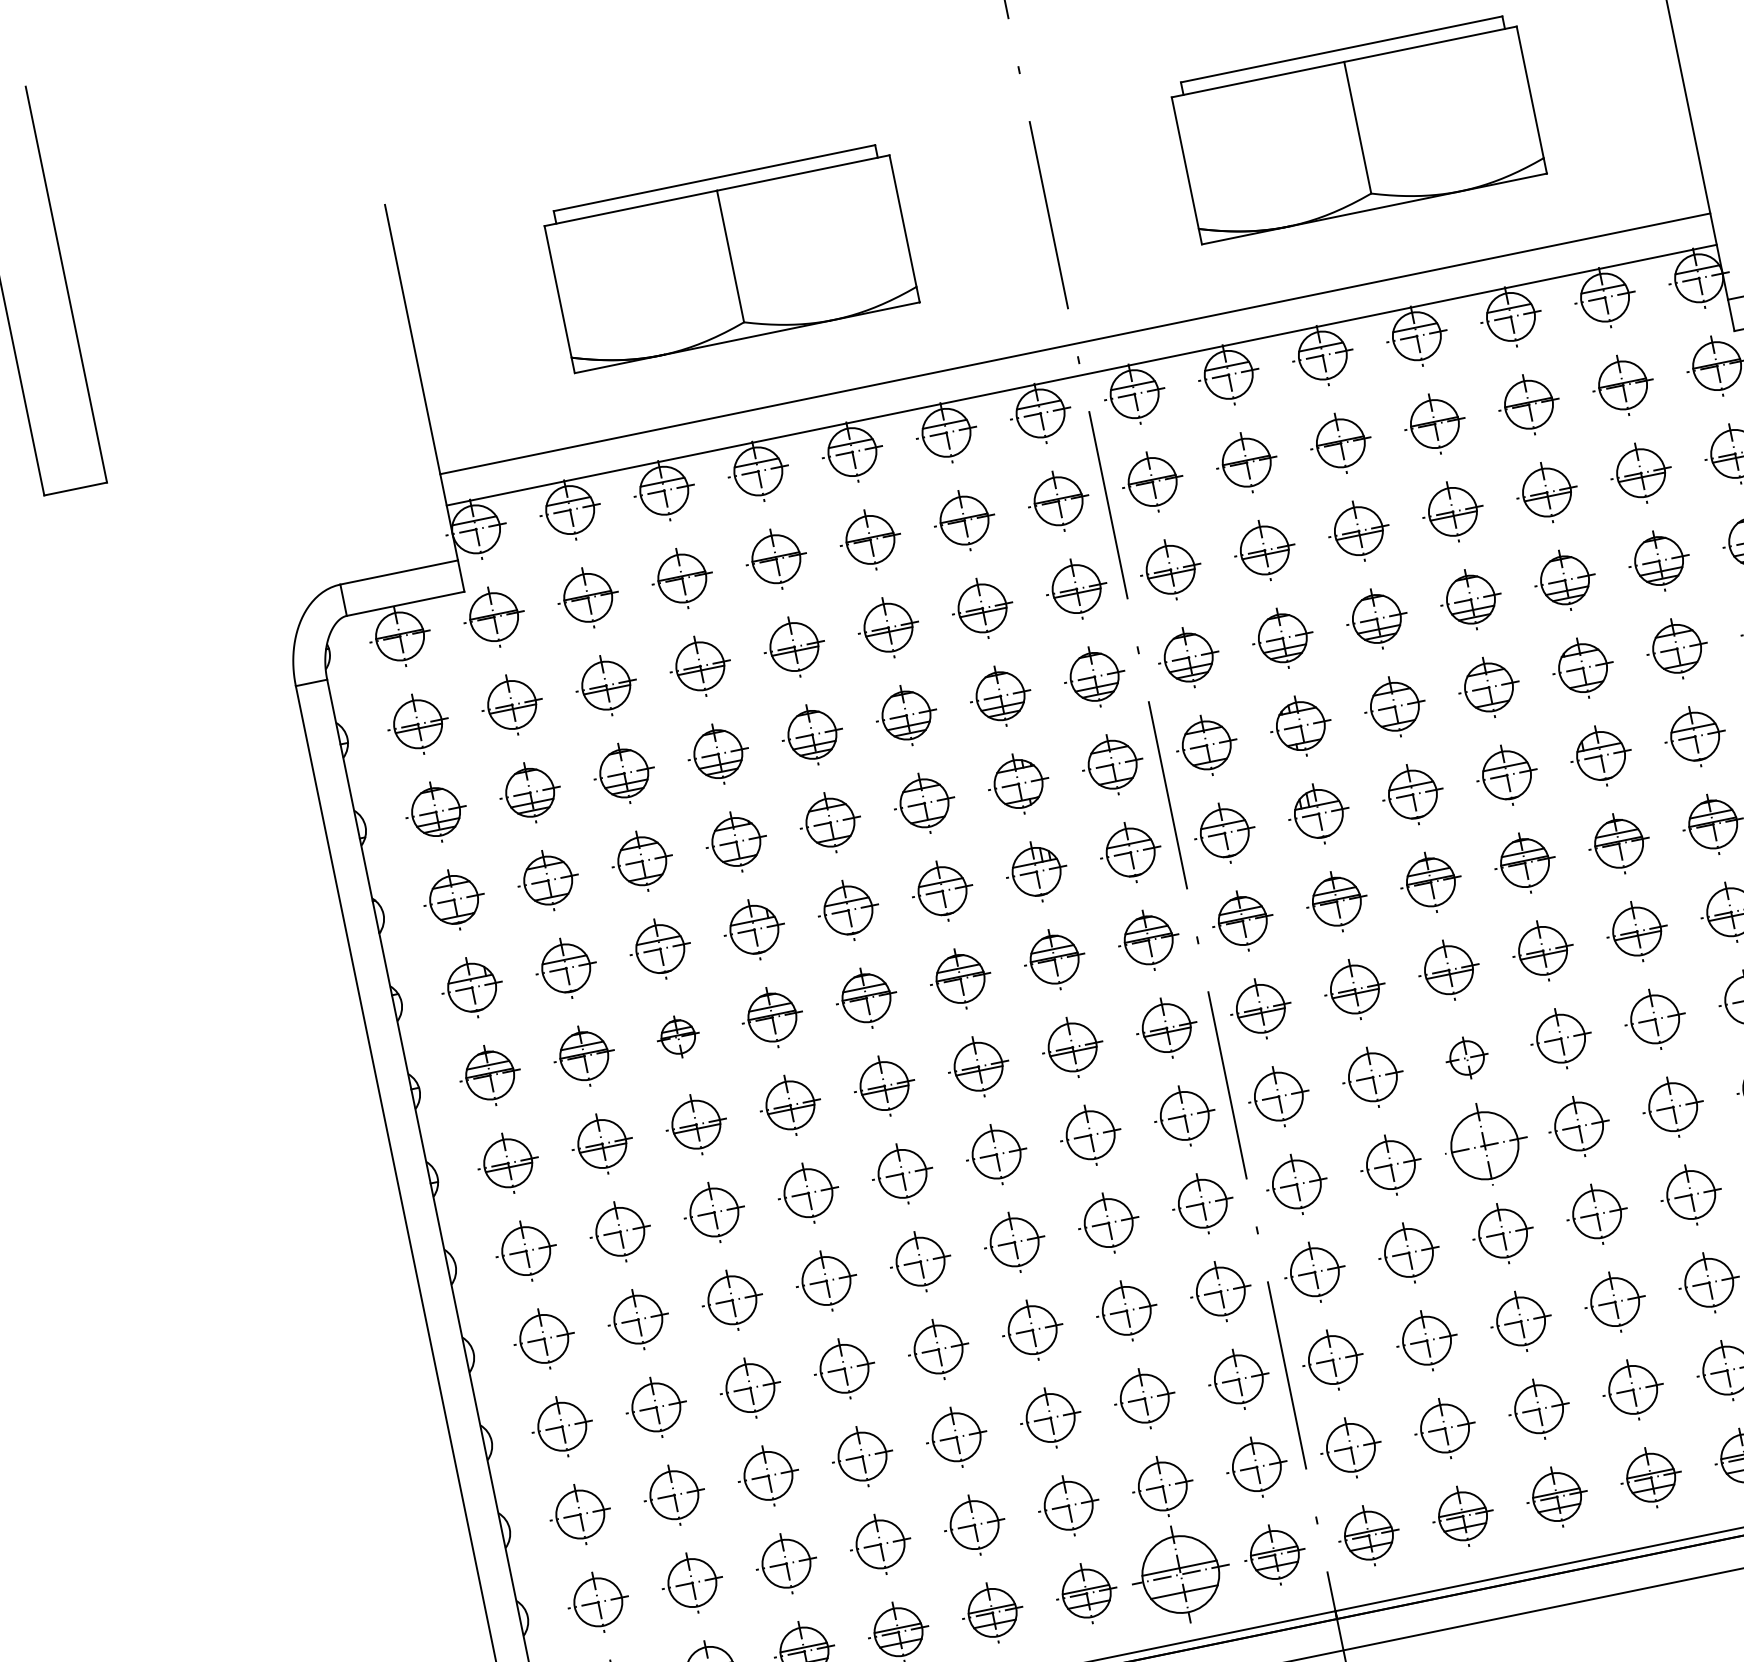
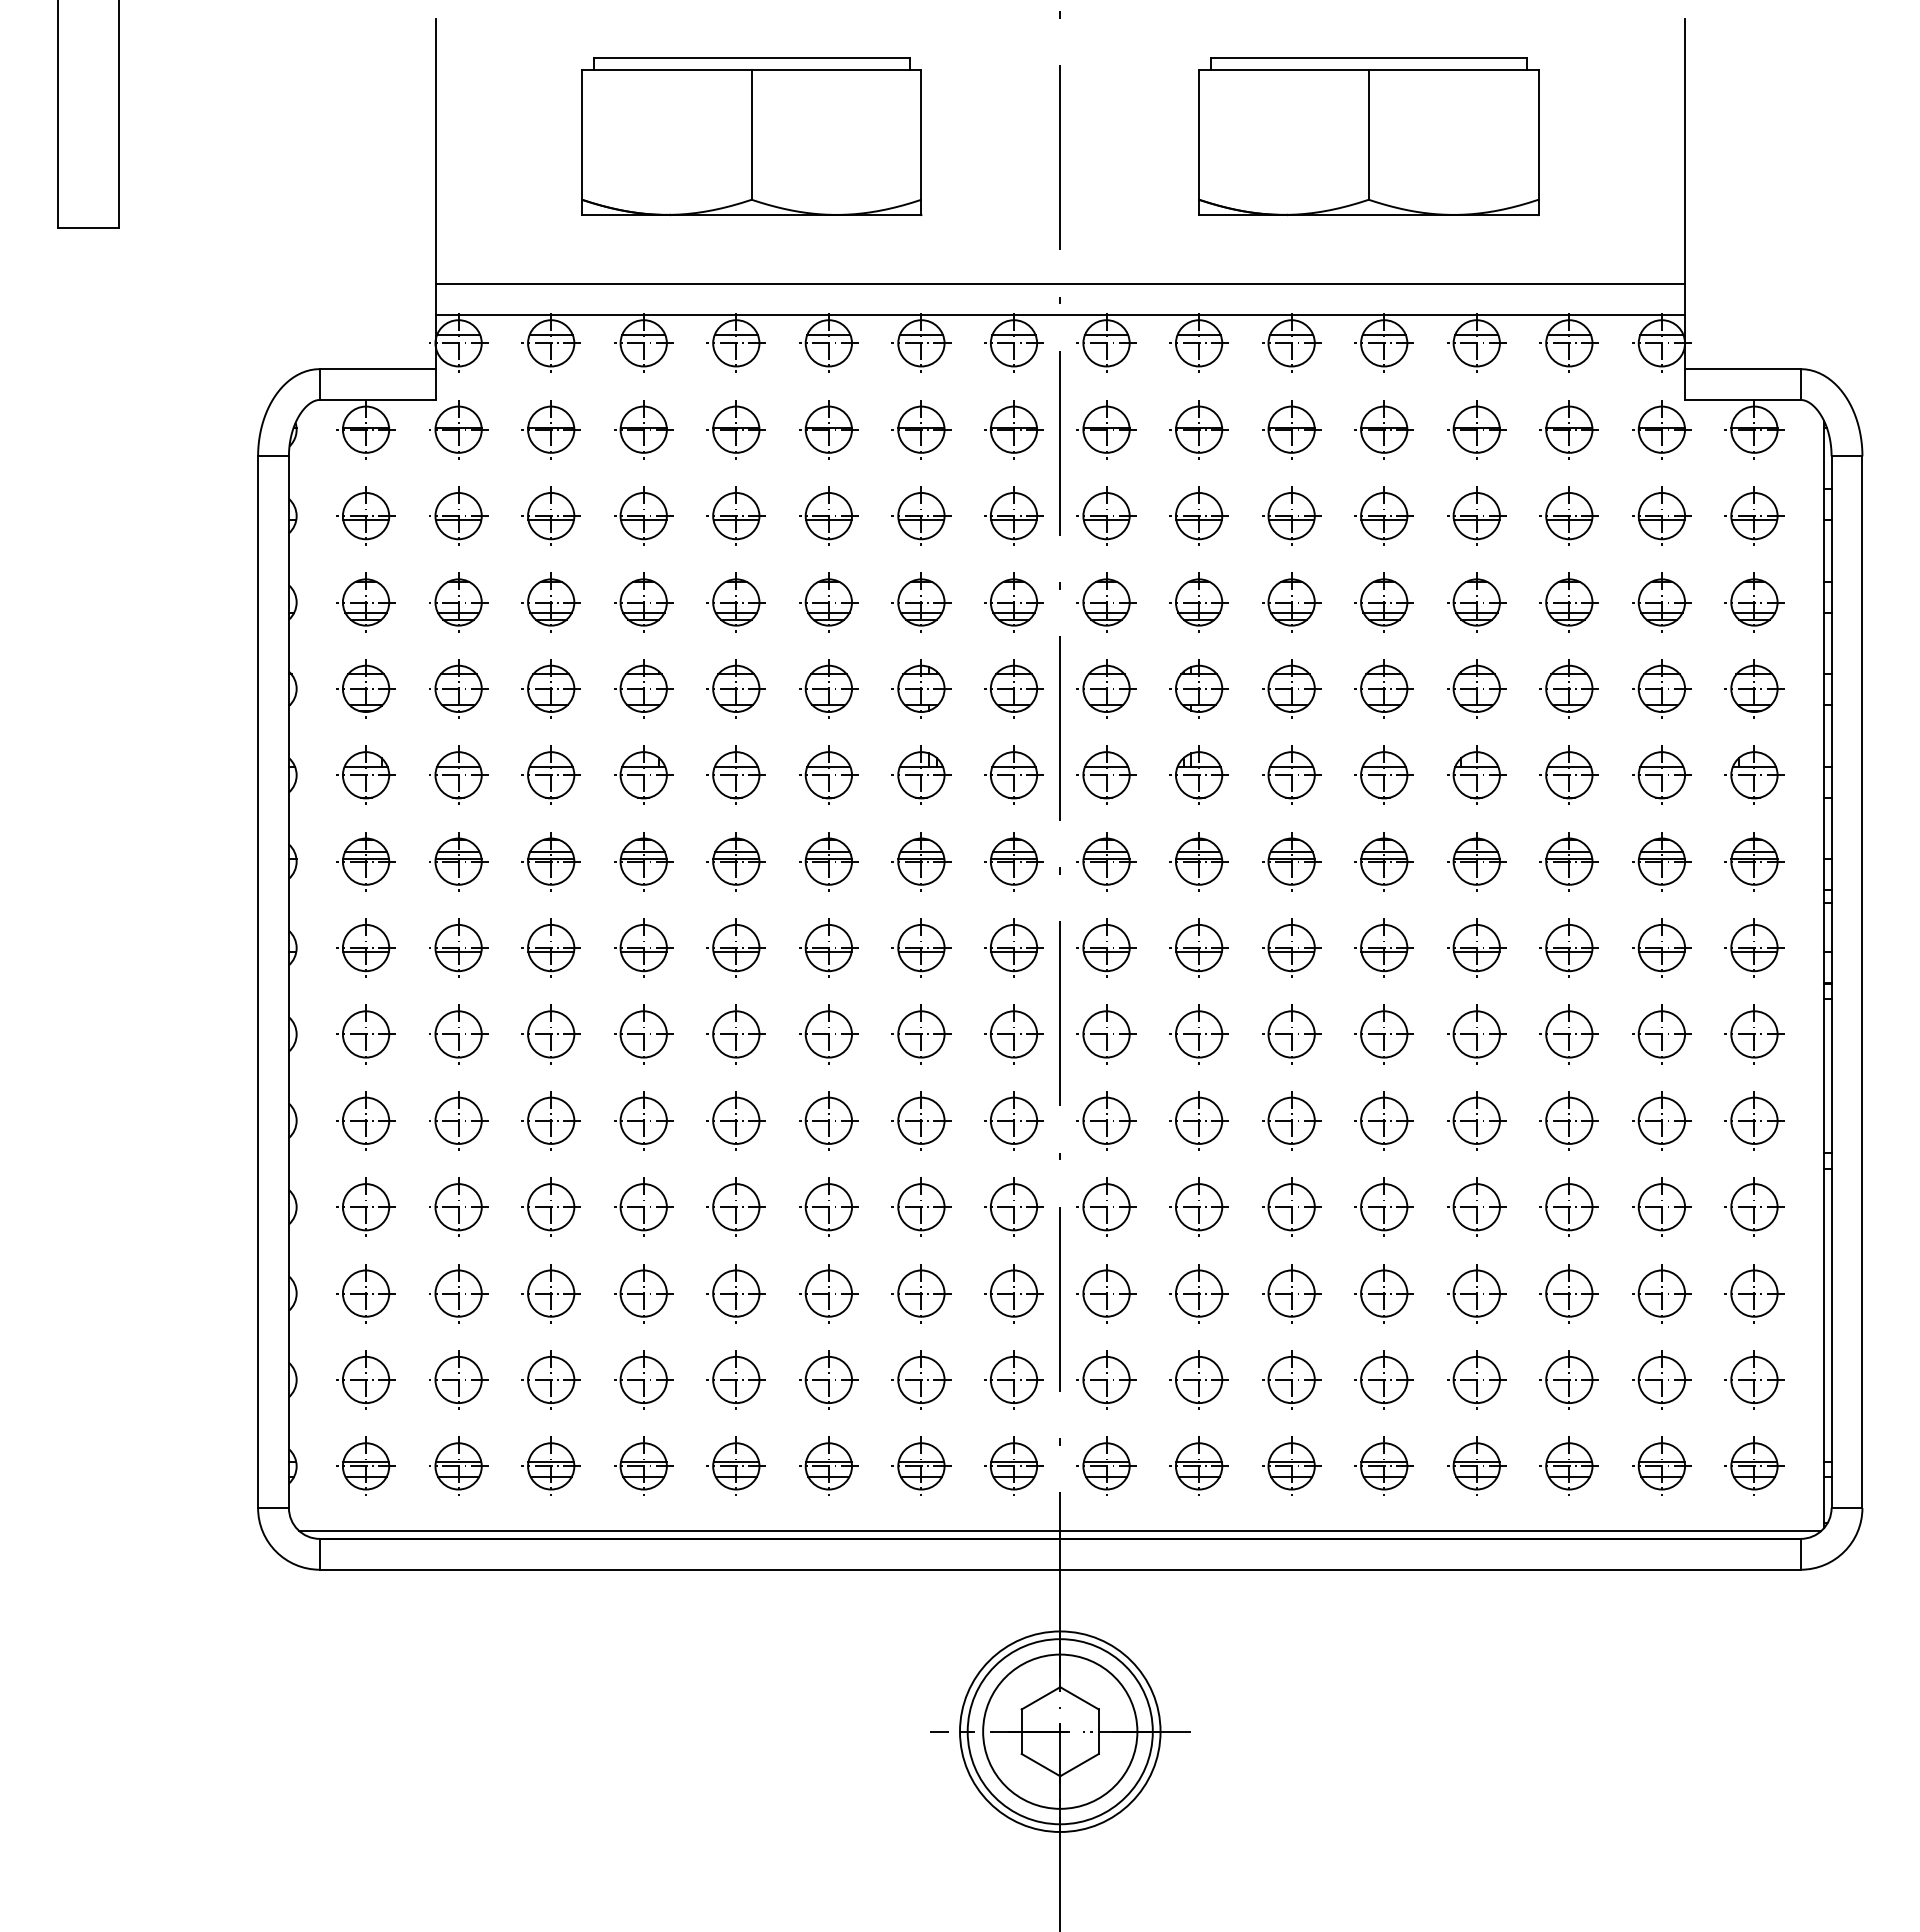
part: (677, 1036) -> (550, 861), size x1.43
part: (1466, 1058) -> (1291, 1034), size x1.43
part: (1484, 1145) -> (1291, 1120), size x0.71
part: (1180, 1573) -> (921, 1465), size x0.62

